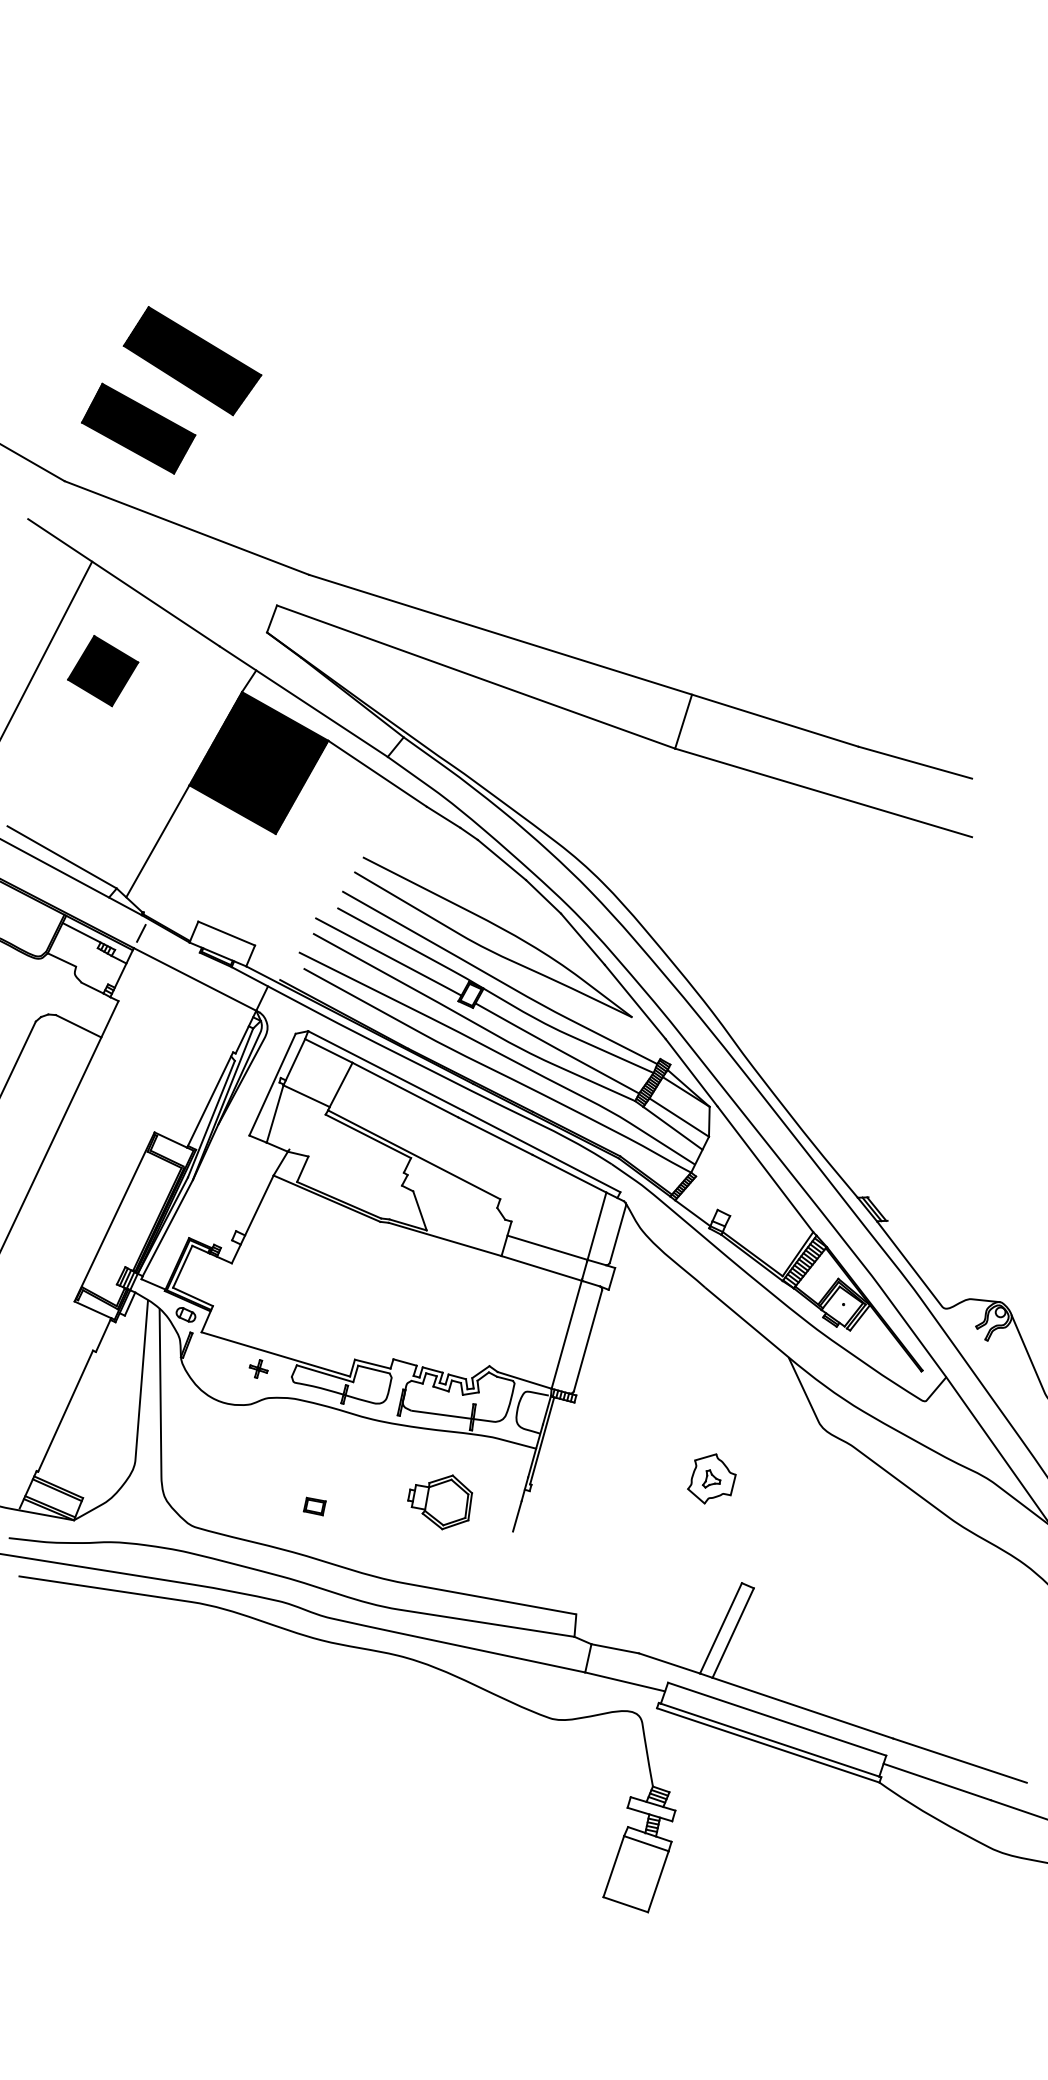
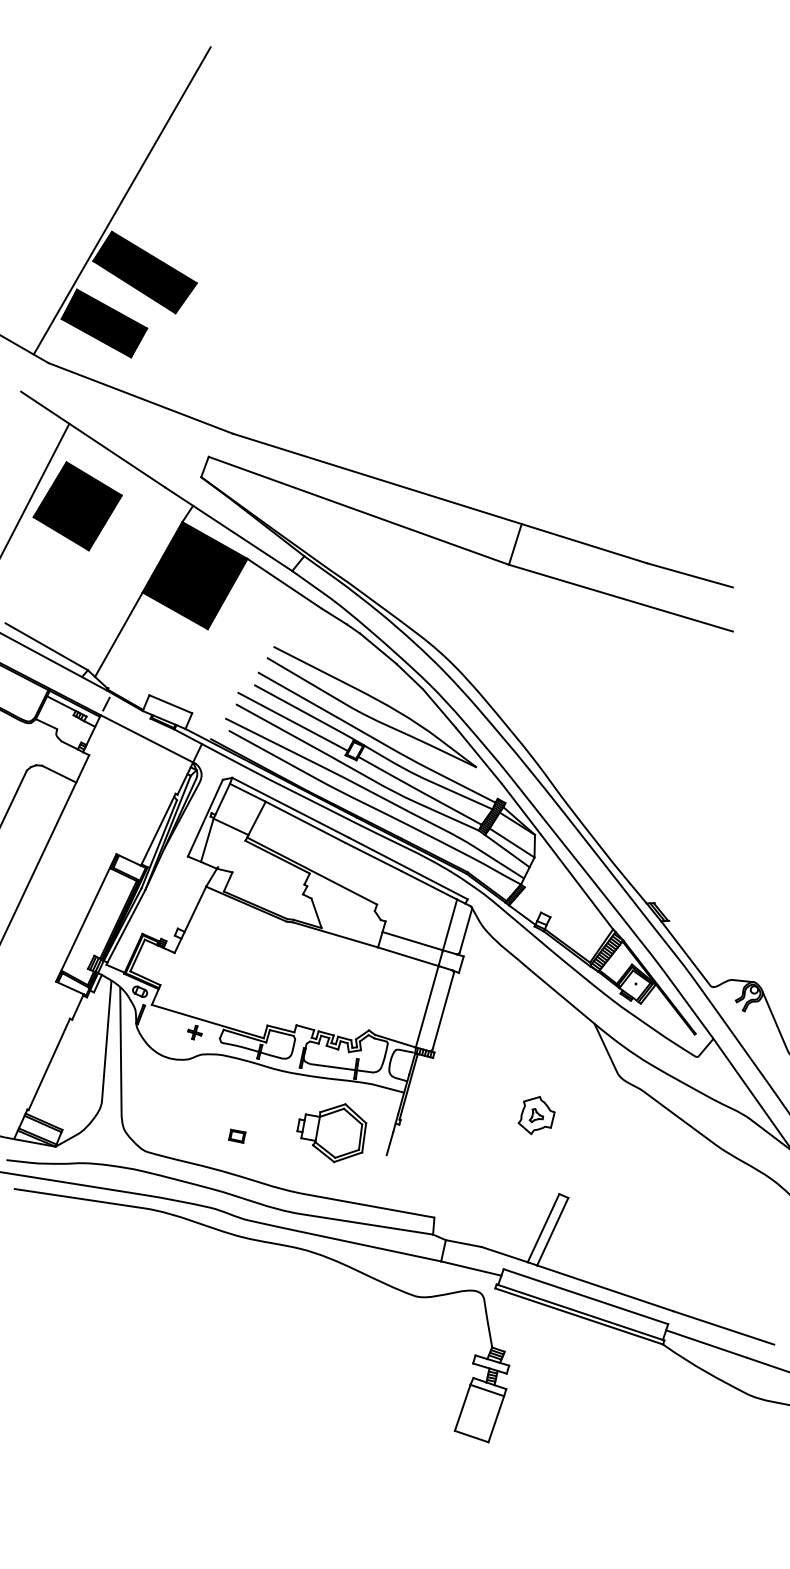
line: (161, 265) -> (121, 200), added
part: (102, 670) -> (77, 505), size x1.67
part: (439, 1502) -> (331, 1133), size x1.43

